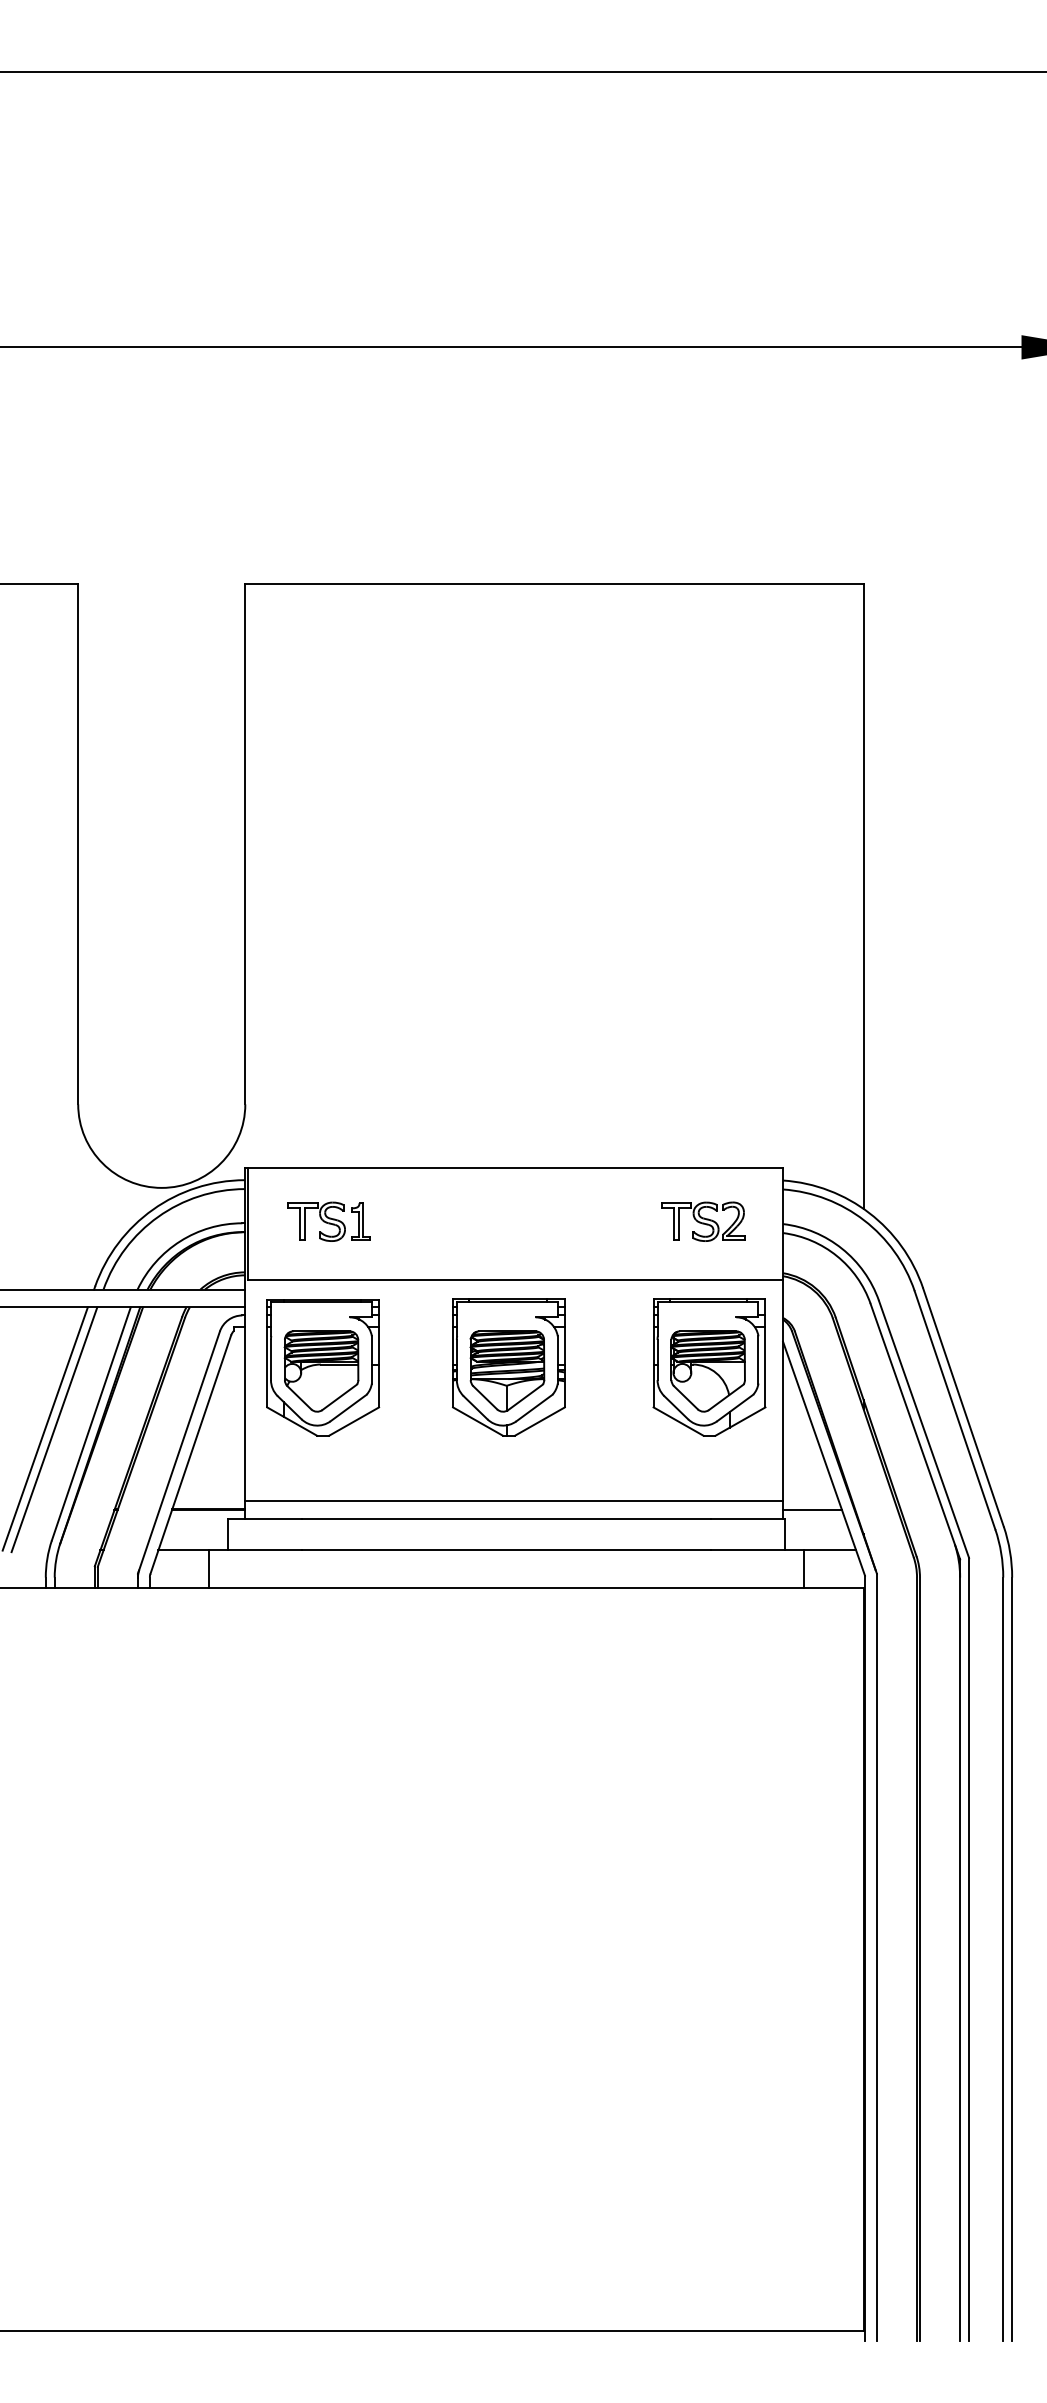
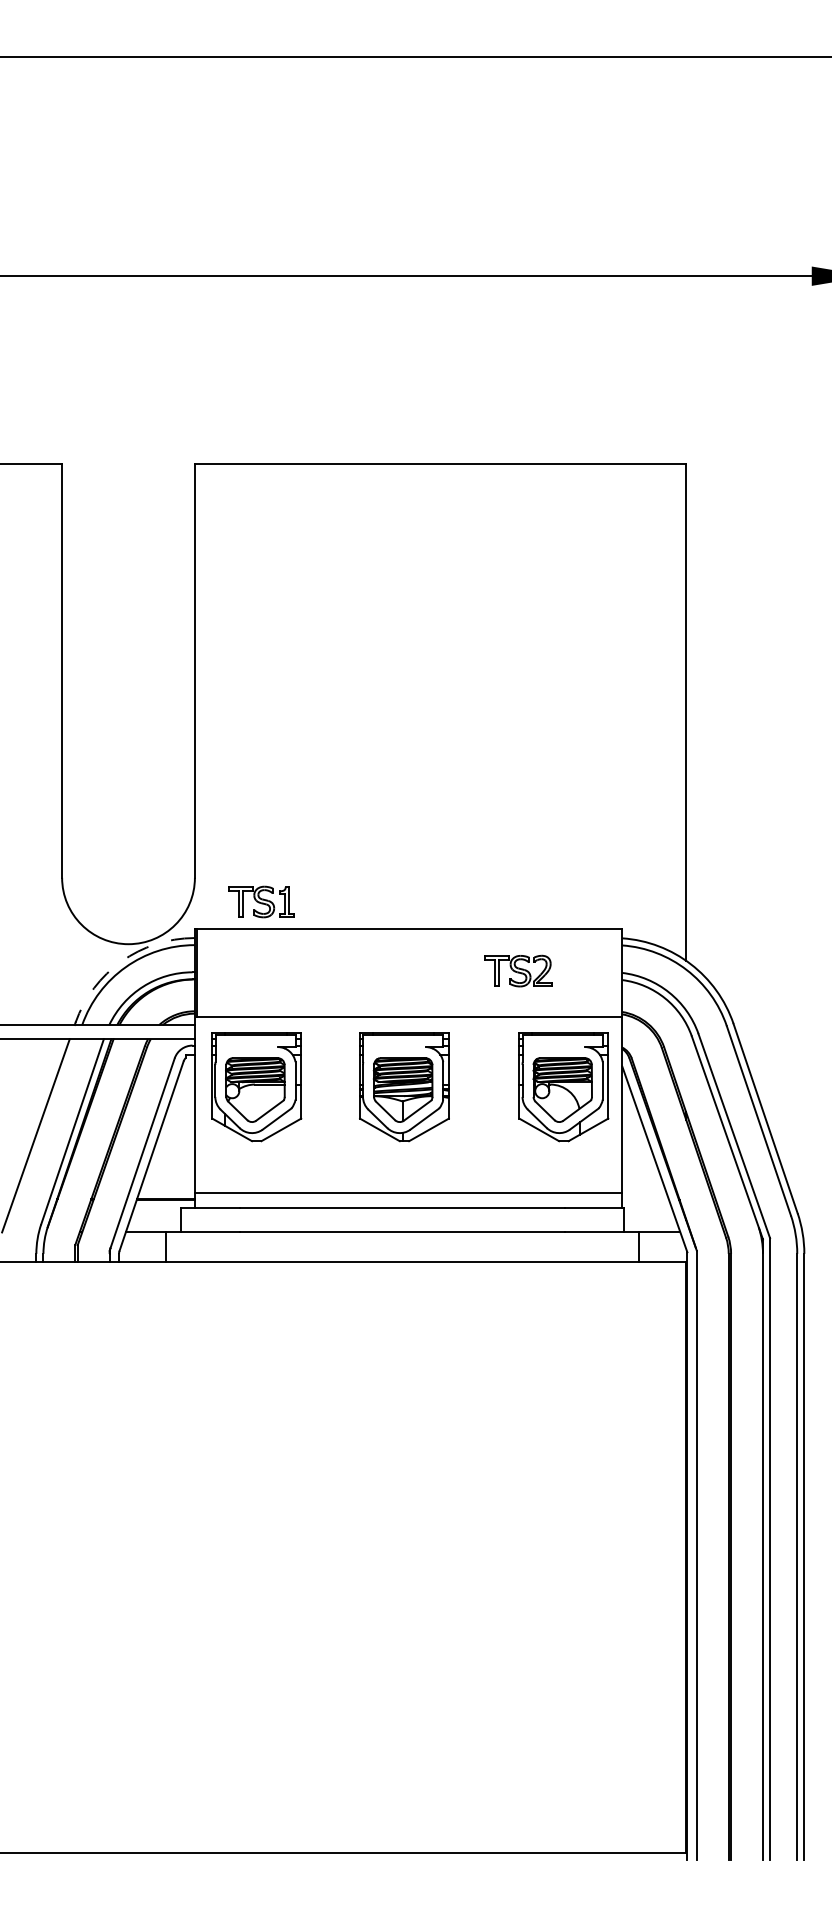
arc: (153, 1209) -> (121, 961), solid -> dashed
part: (328, 1221) -> (261, 901), moved
part: (703, 1221) -> (518, 970), moved
line: (54, 1429) -> (43, 1136), removed
line: (812, 1510) -> (645, 1200), removed

